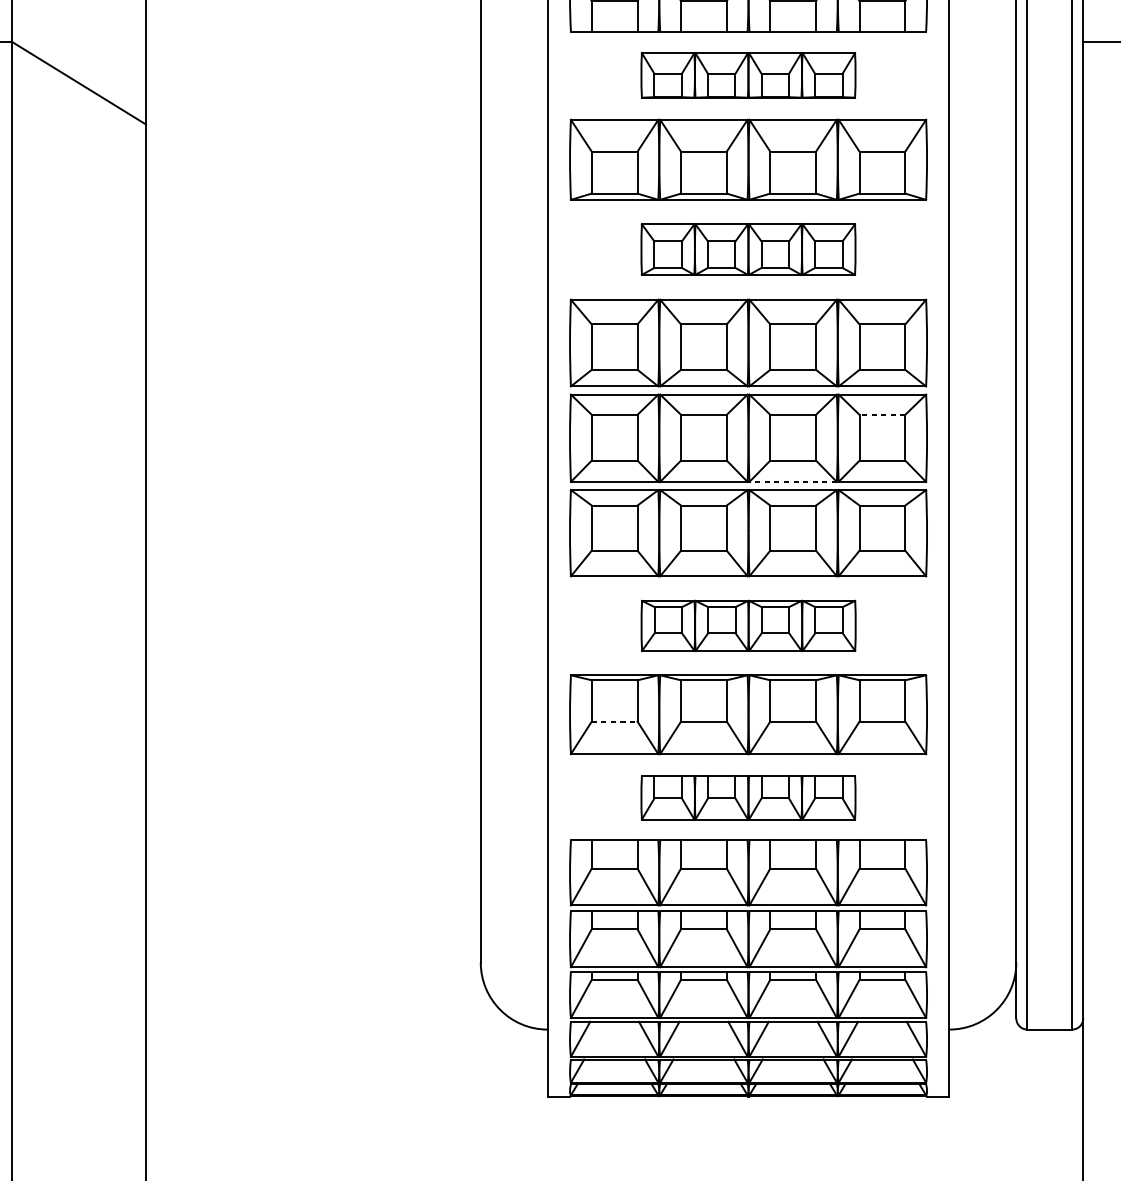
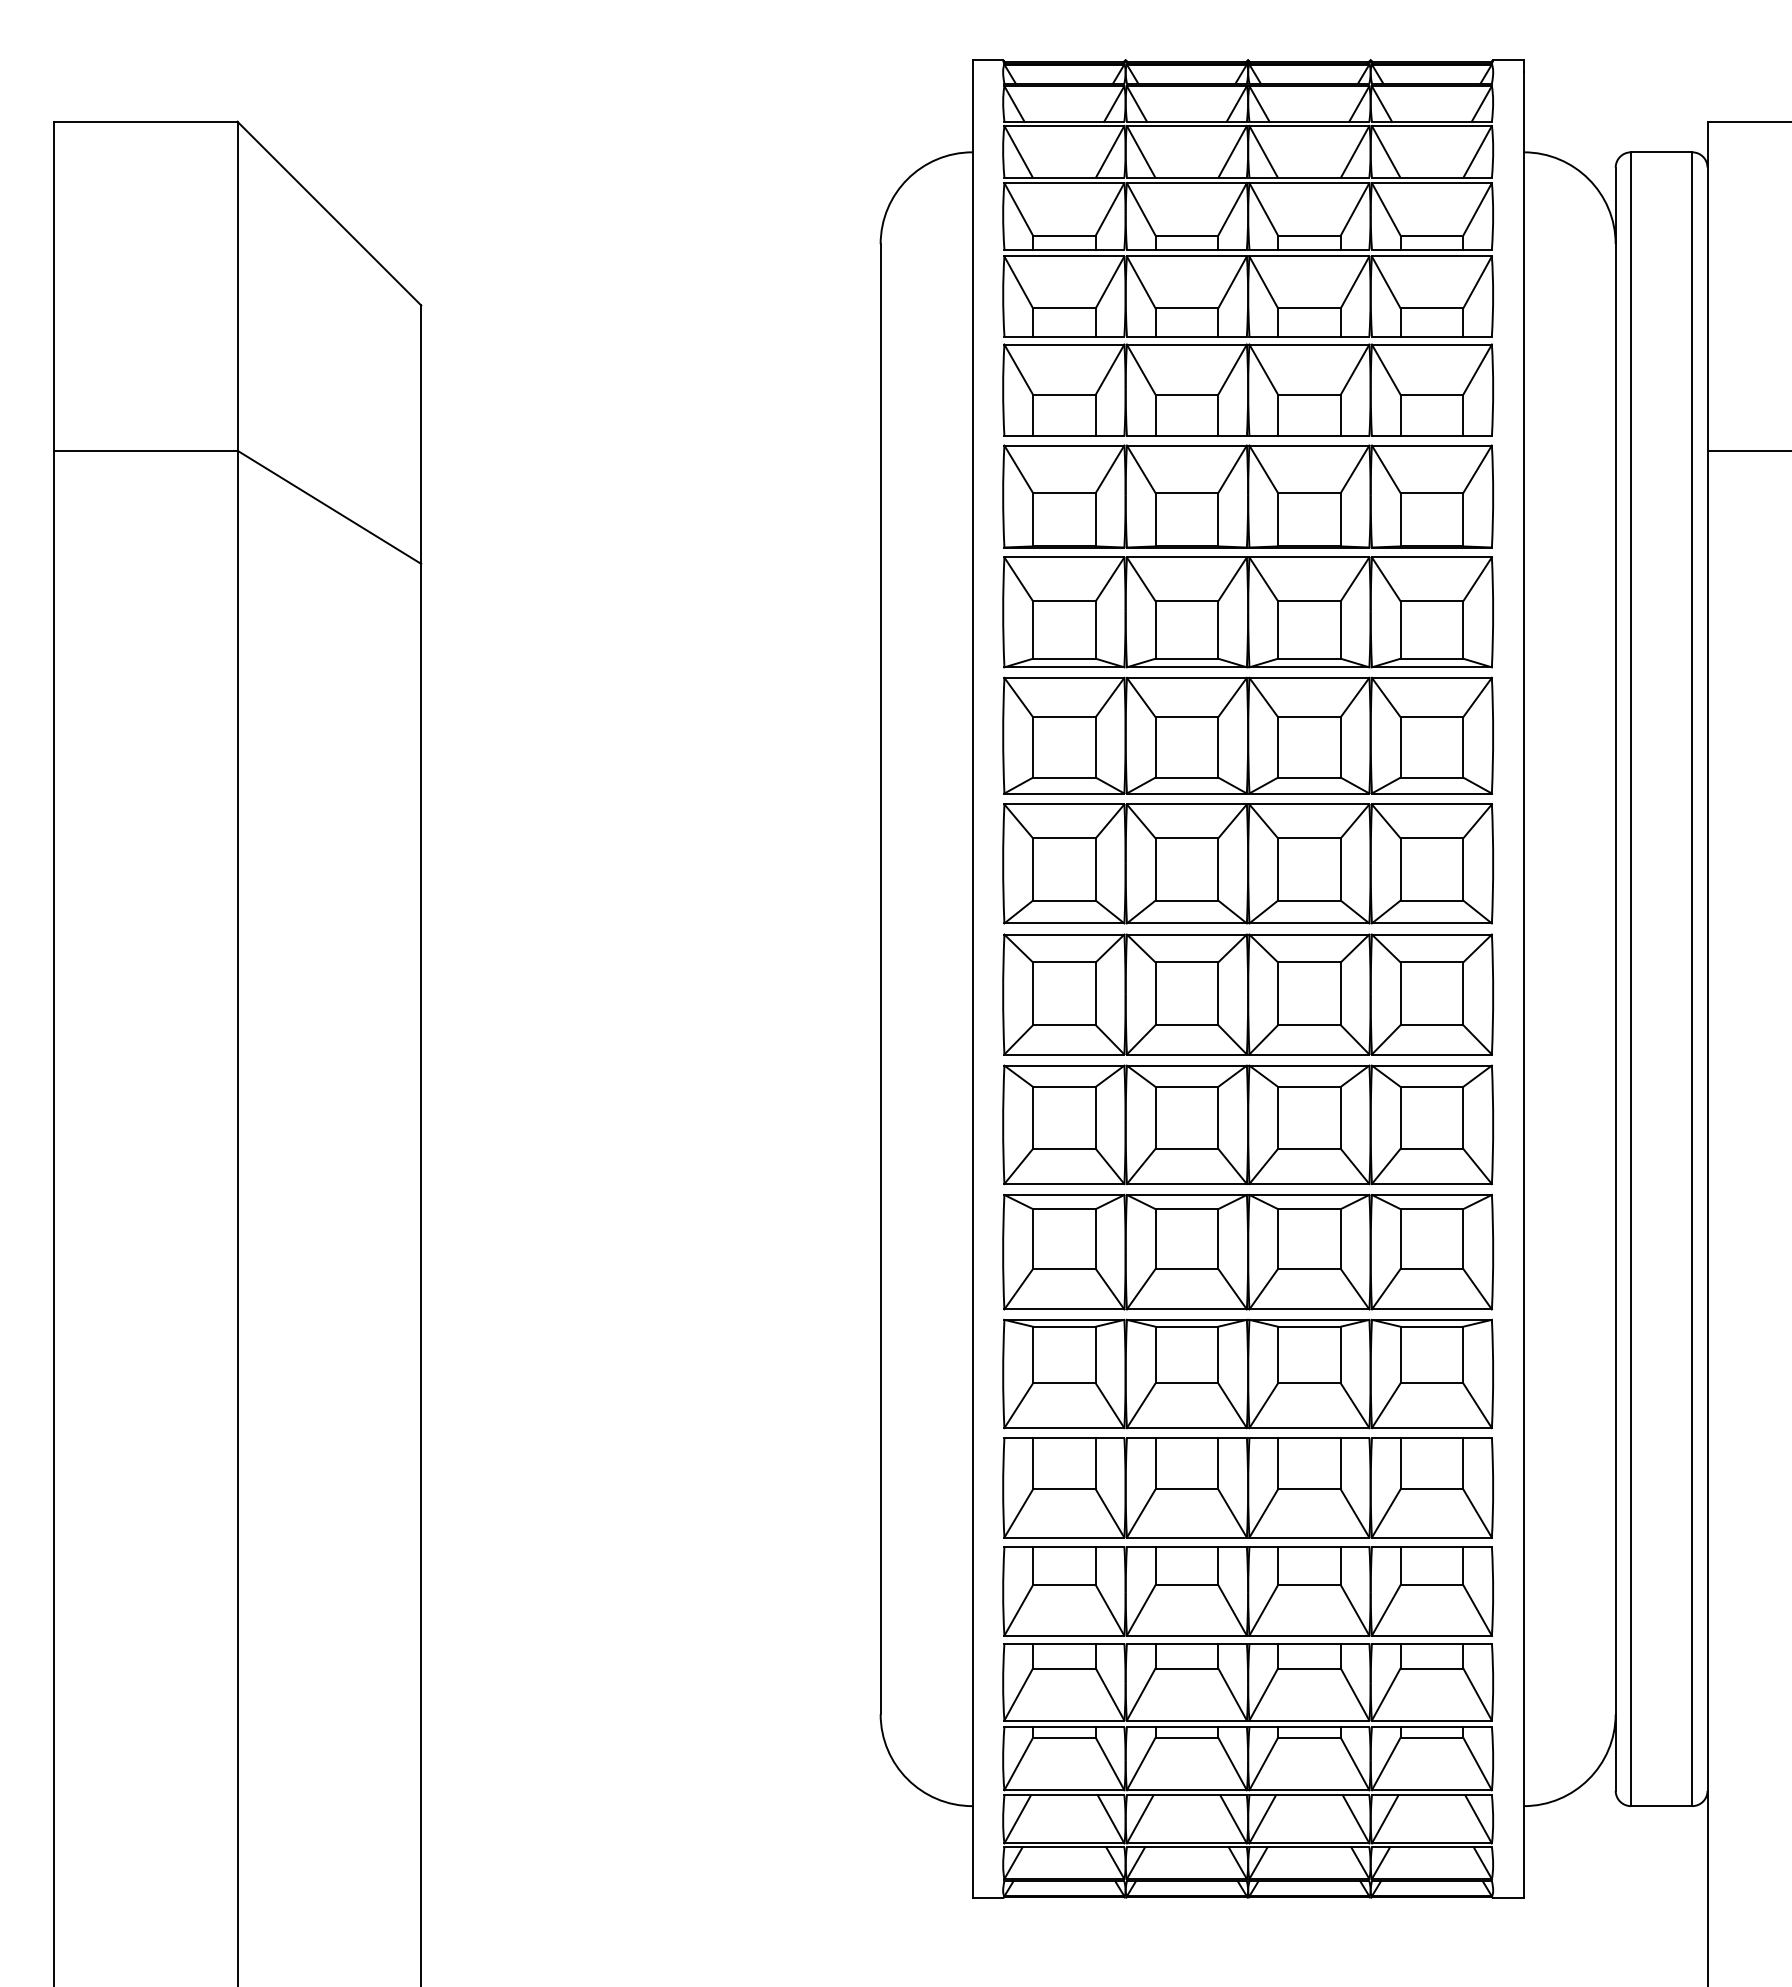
part: (748, 75) -> (1247, 496), size x1.67
part: (748, 249) -> (1247, 735), size x1.67
line: (882, 414) -> (1431, 962), dashed -> solid
line: (793, 481) -> (1309, 1054), dashed -> solid
part: (748, 625) -> (1248, 1251), size x1.67
line: (614, 721) -> (1064, 1383), dashed -> solid
part: (748, 797) -> (1247, 1487), size x1.67

